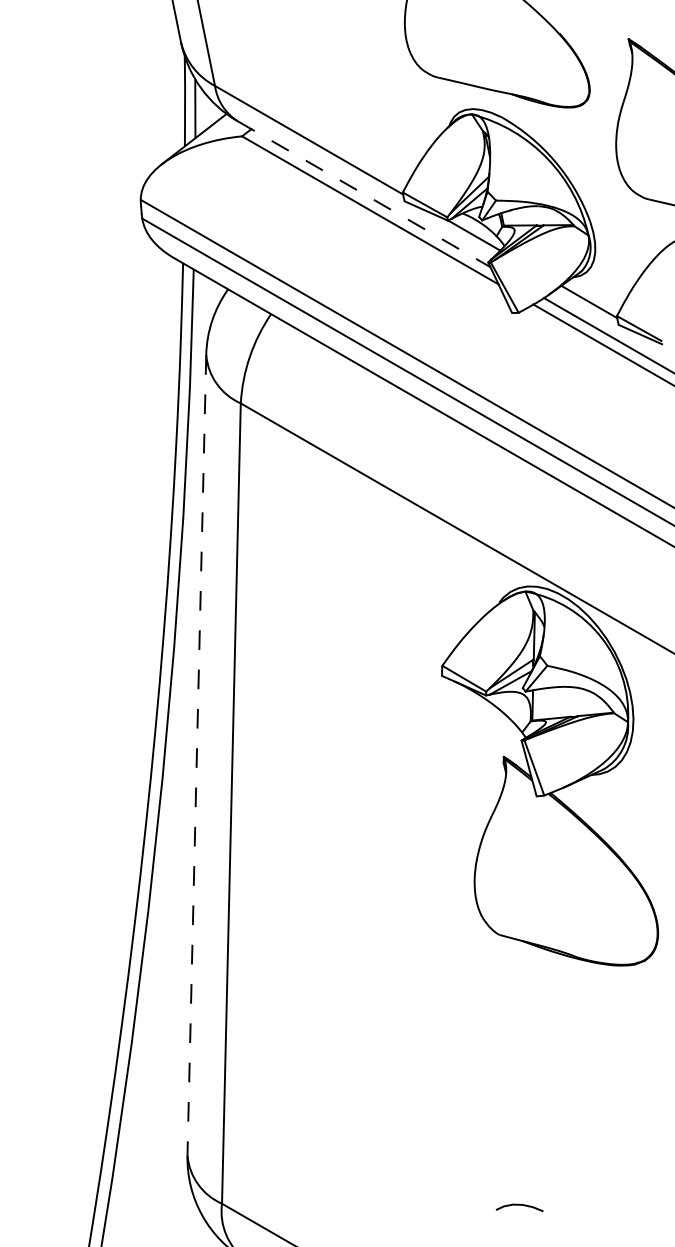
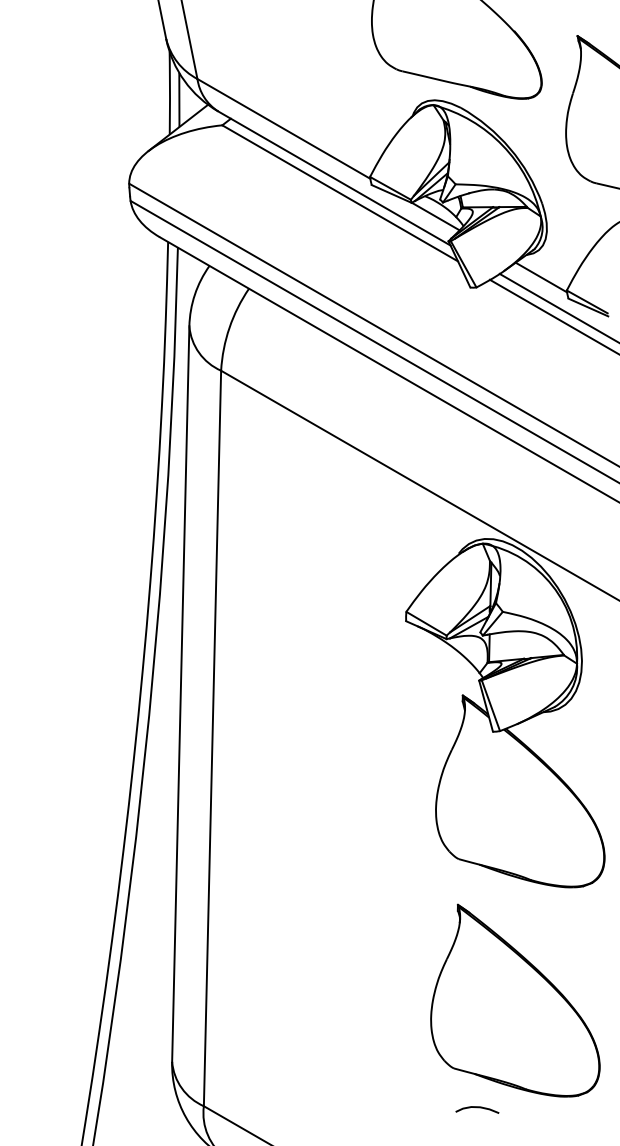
line: (364, 194) -> (334, 178), dashed -> solid
line: (196, 755) -> (180, 694), dashed -> solid
part: (561, 1088) -> (515, 1000), added

